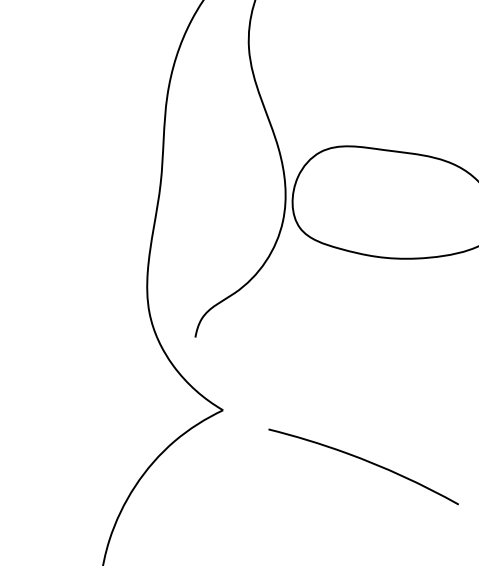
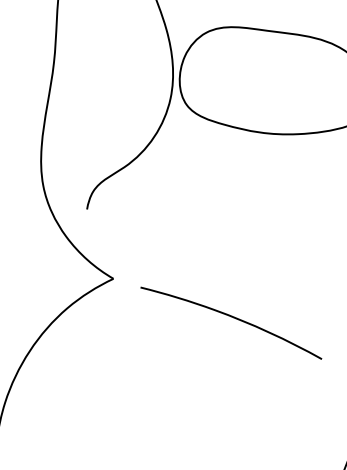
curve: (365, 461) -> (233, 318), moved

